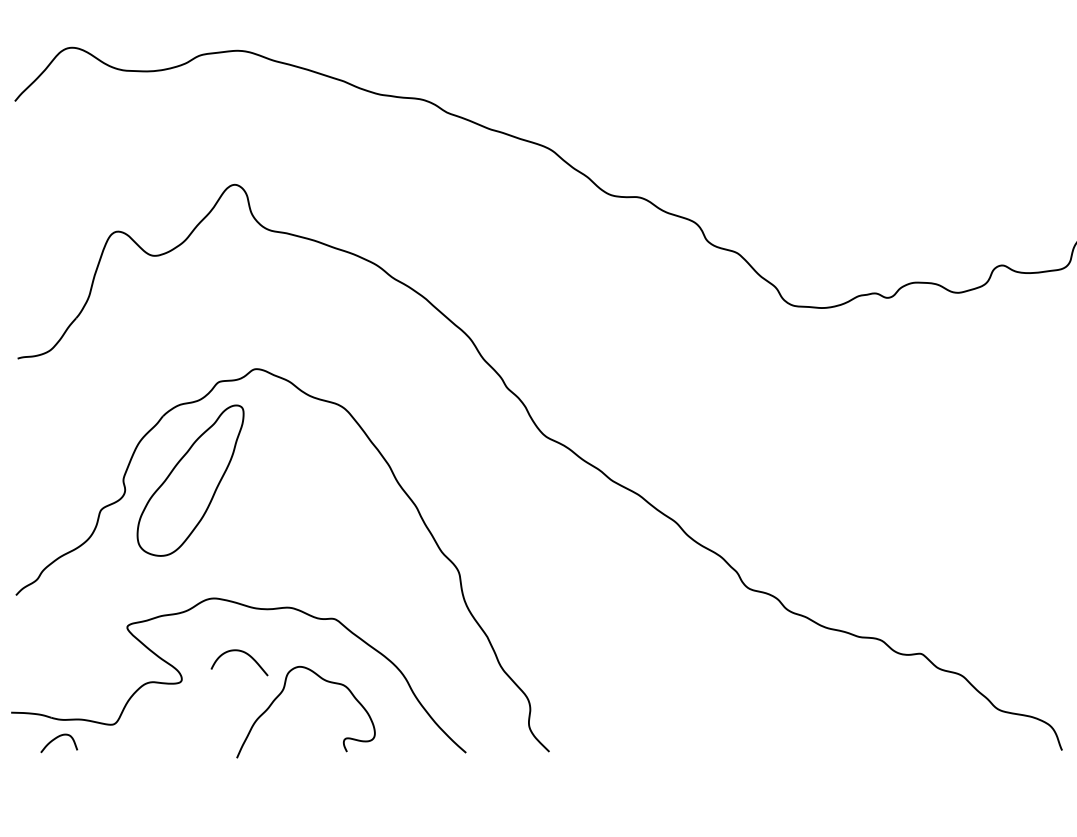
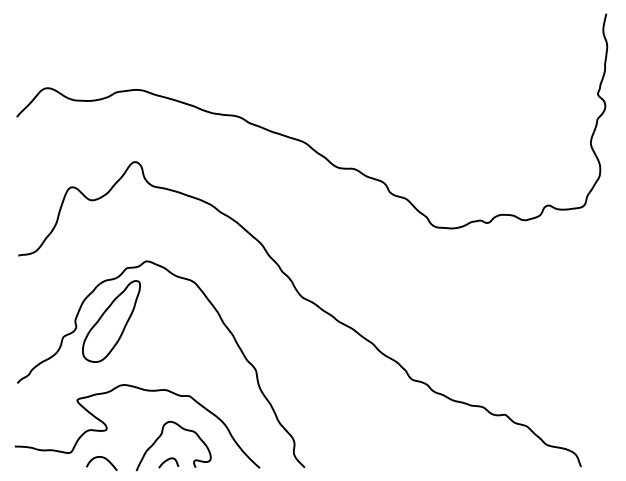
curve: (240, 653) -> (102, 458), moved
curve: (58, 738) -> (168, 460), moved

